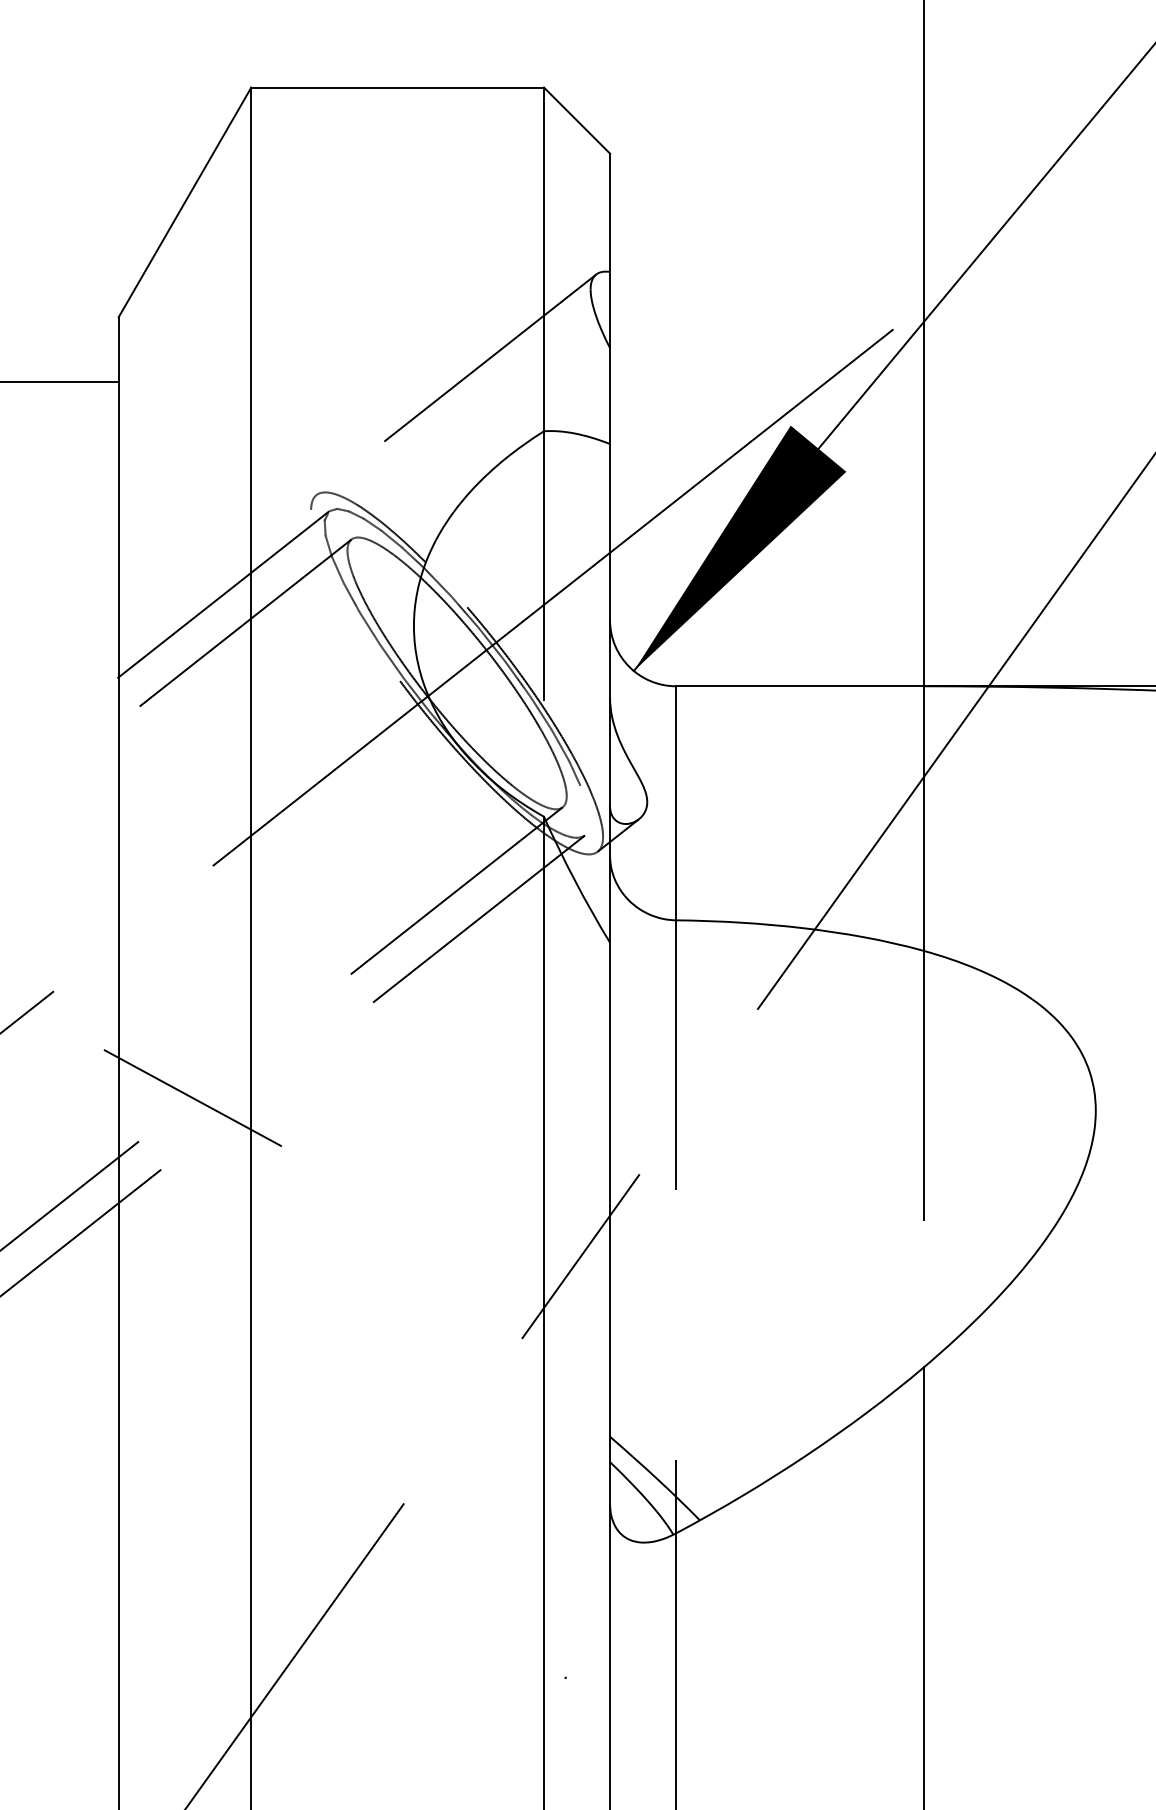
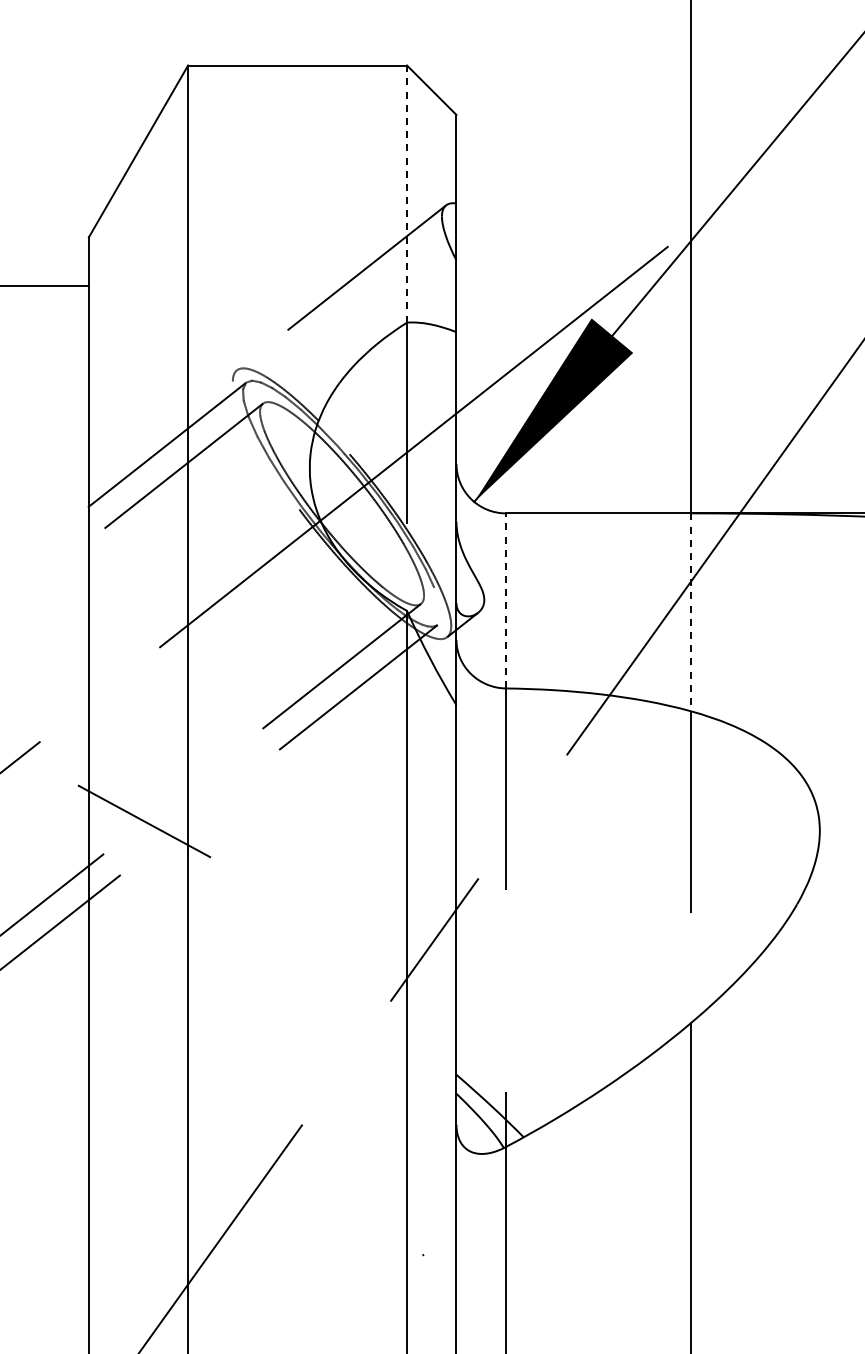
line: (544, 259) -> (407, 194), solid -> dashed
line: (675, 802) -> (505, 600), solid -> dashed
line: (924, 818) -> (691, 612), solid -> dashed

